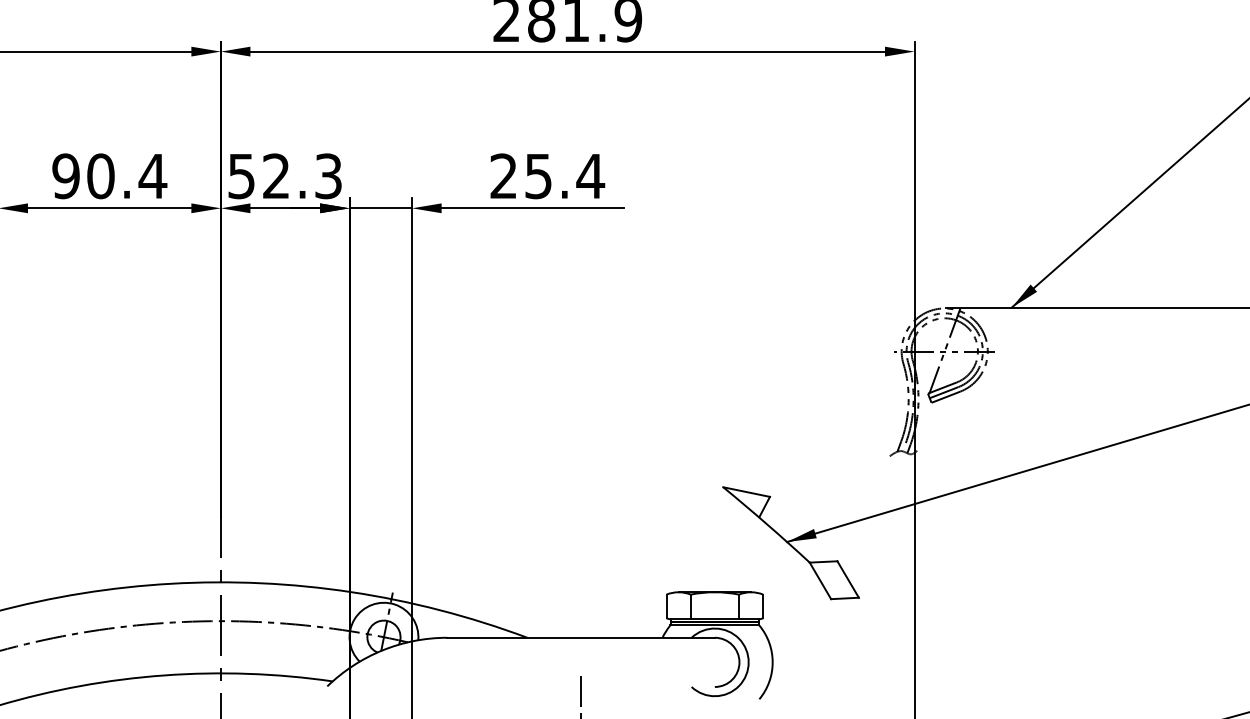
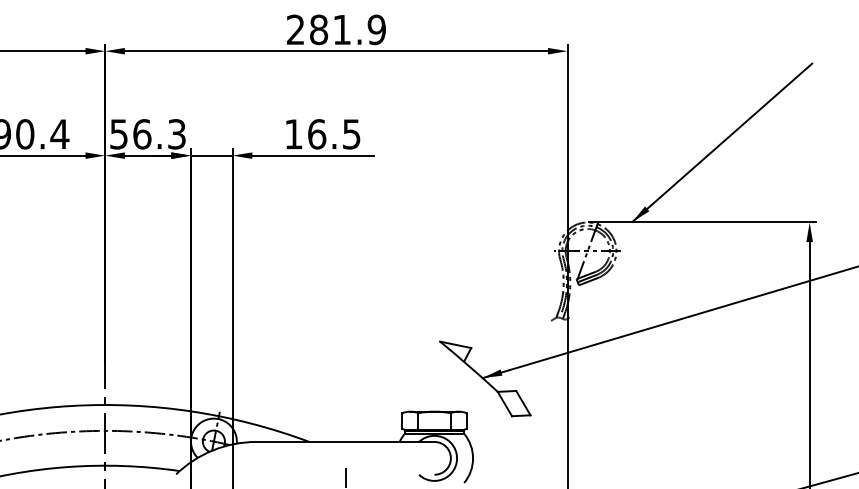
text: (276, 176) -> (142, 134), 52.3 -> 56.3
text: (548, 176) -> (323, 134), 25.4 -> 16.5

